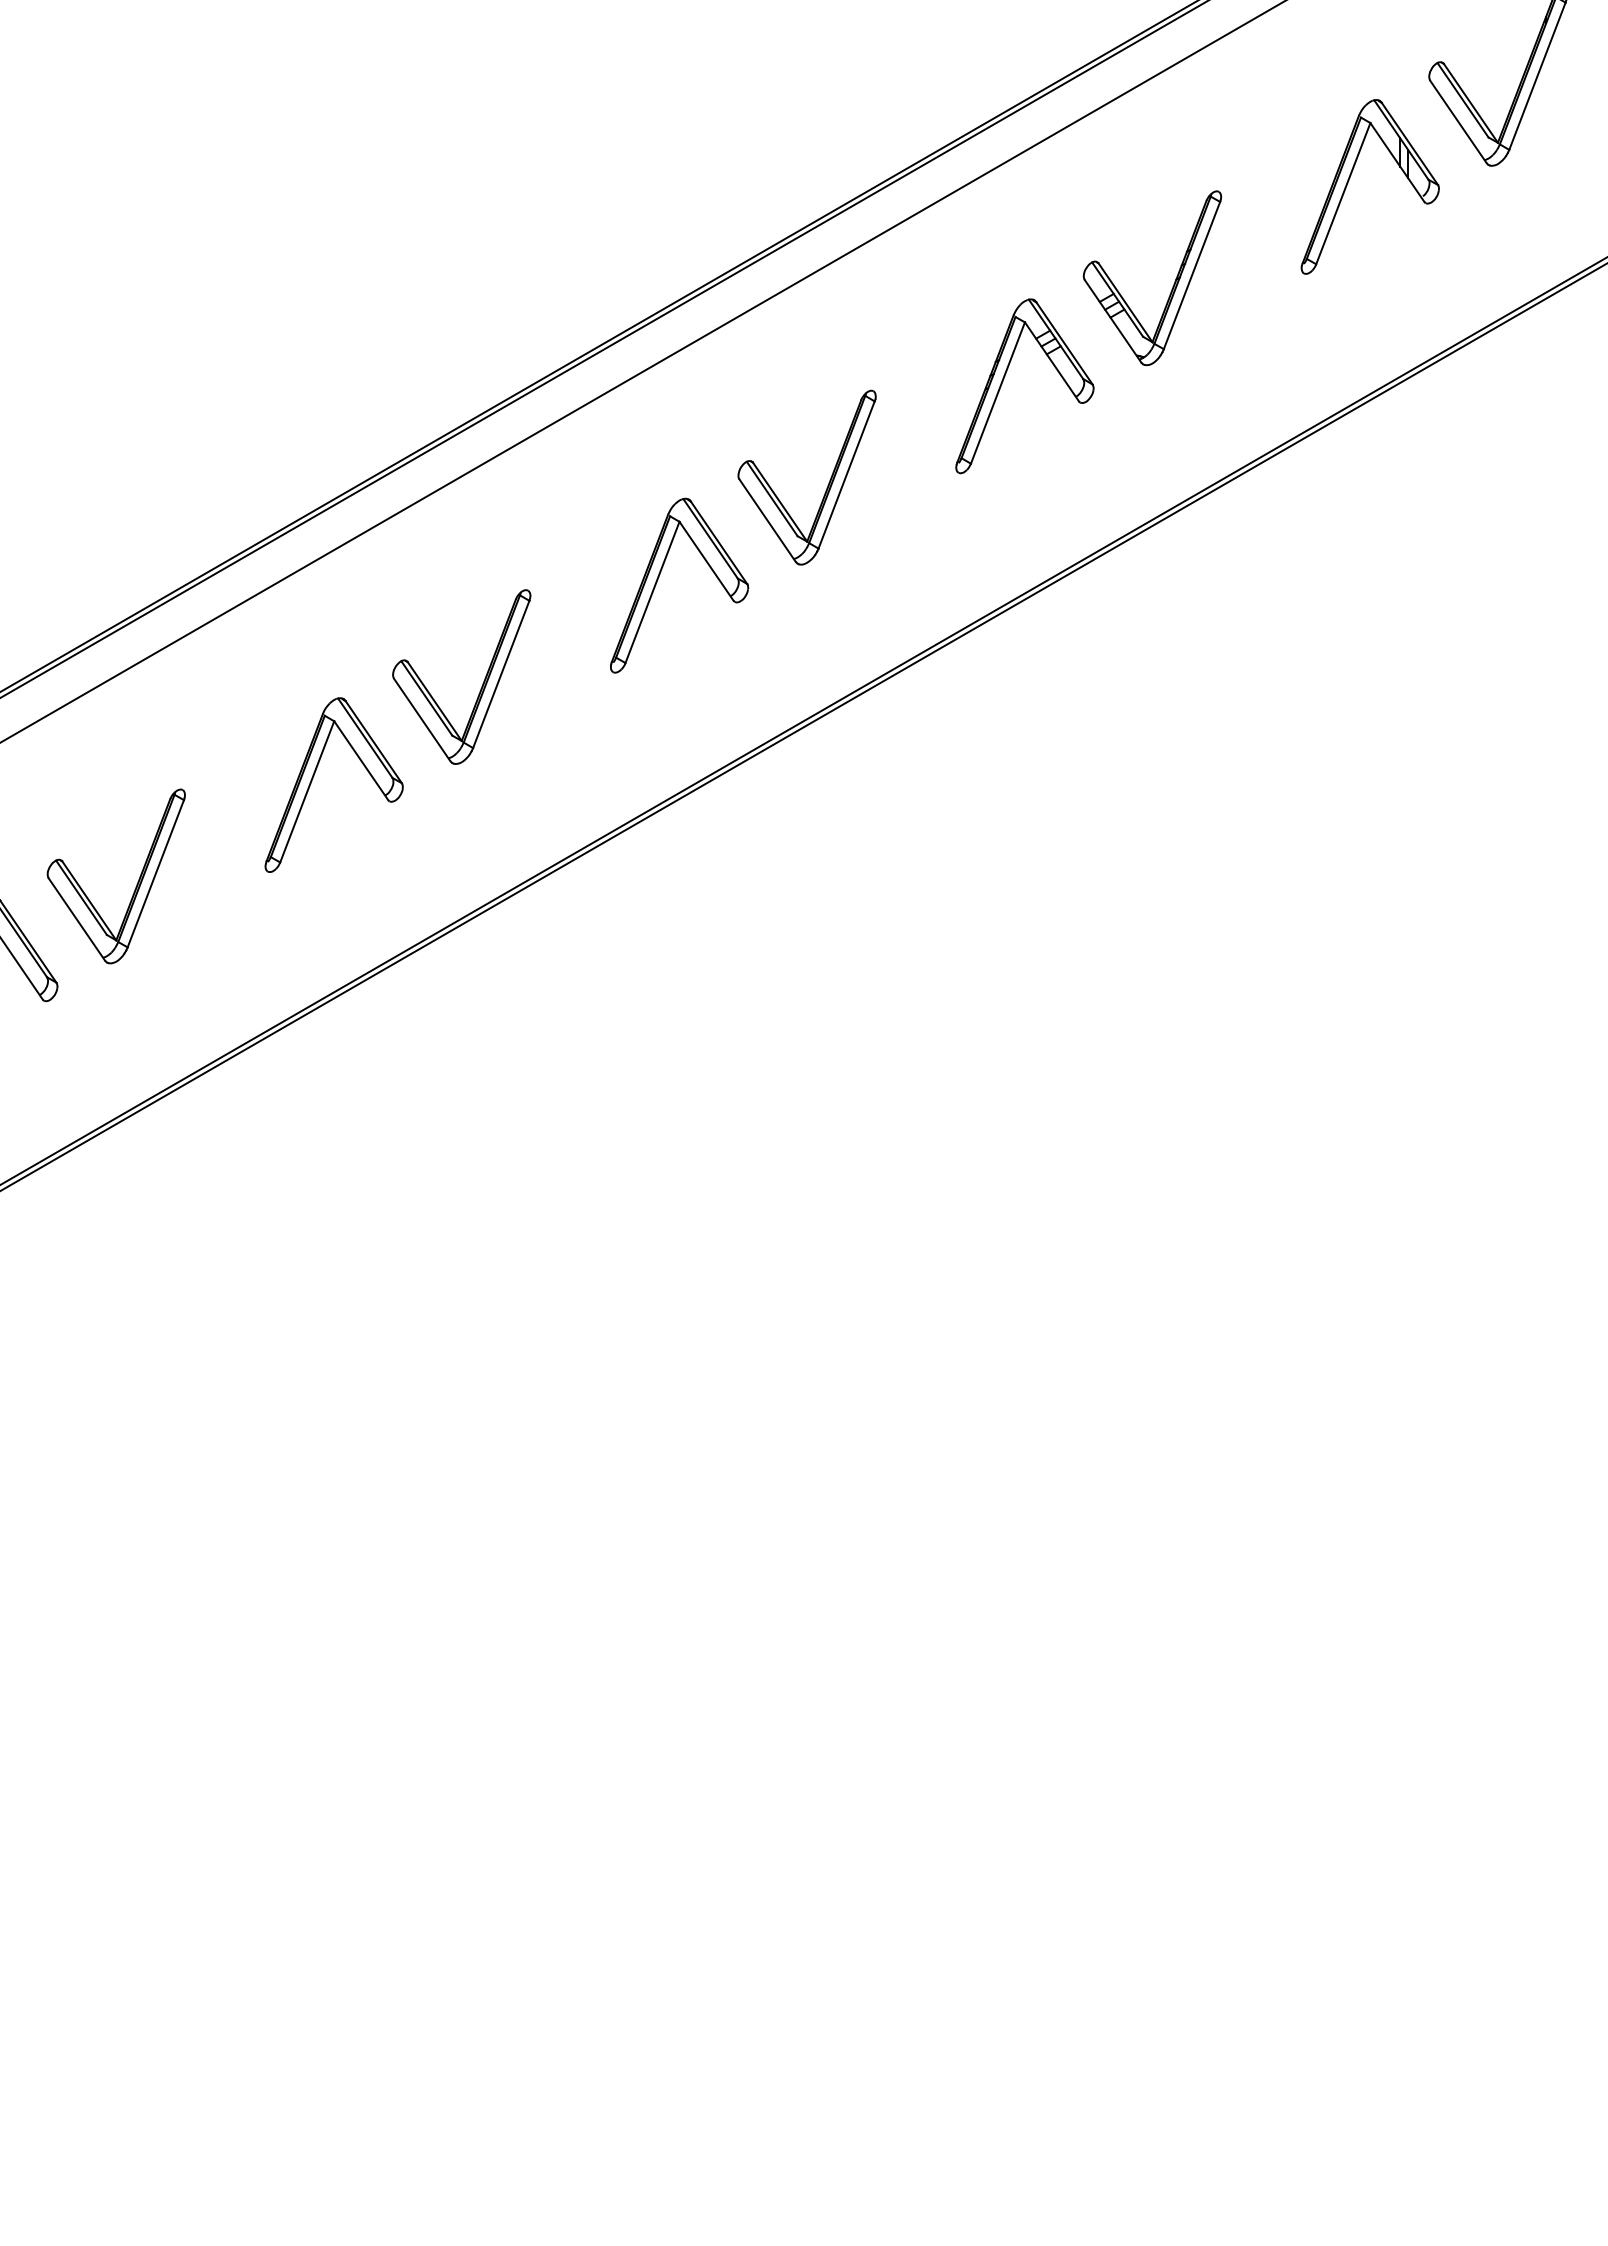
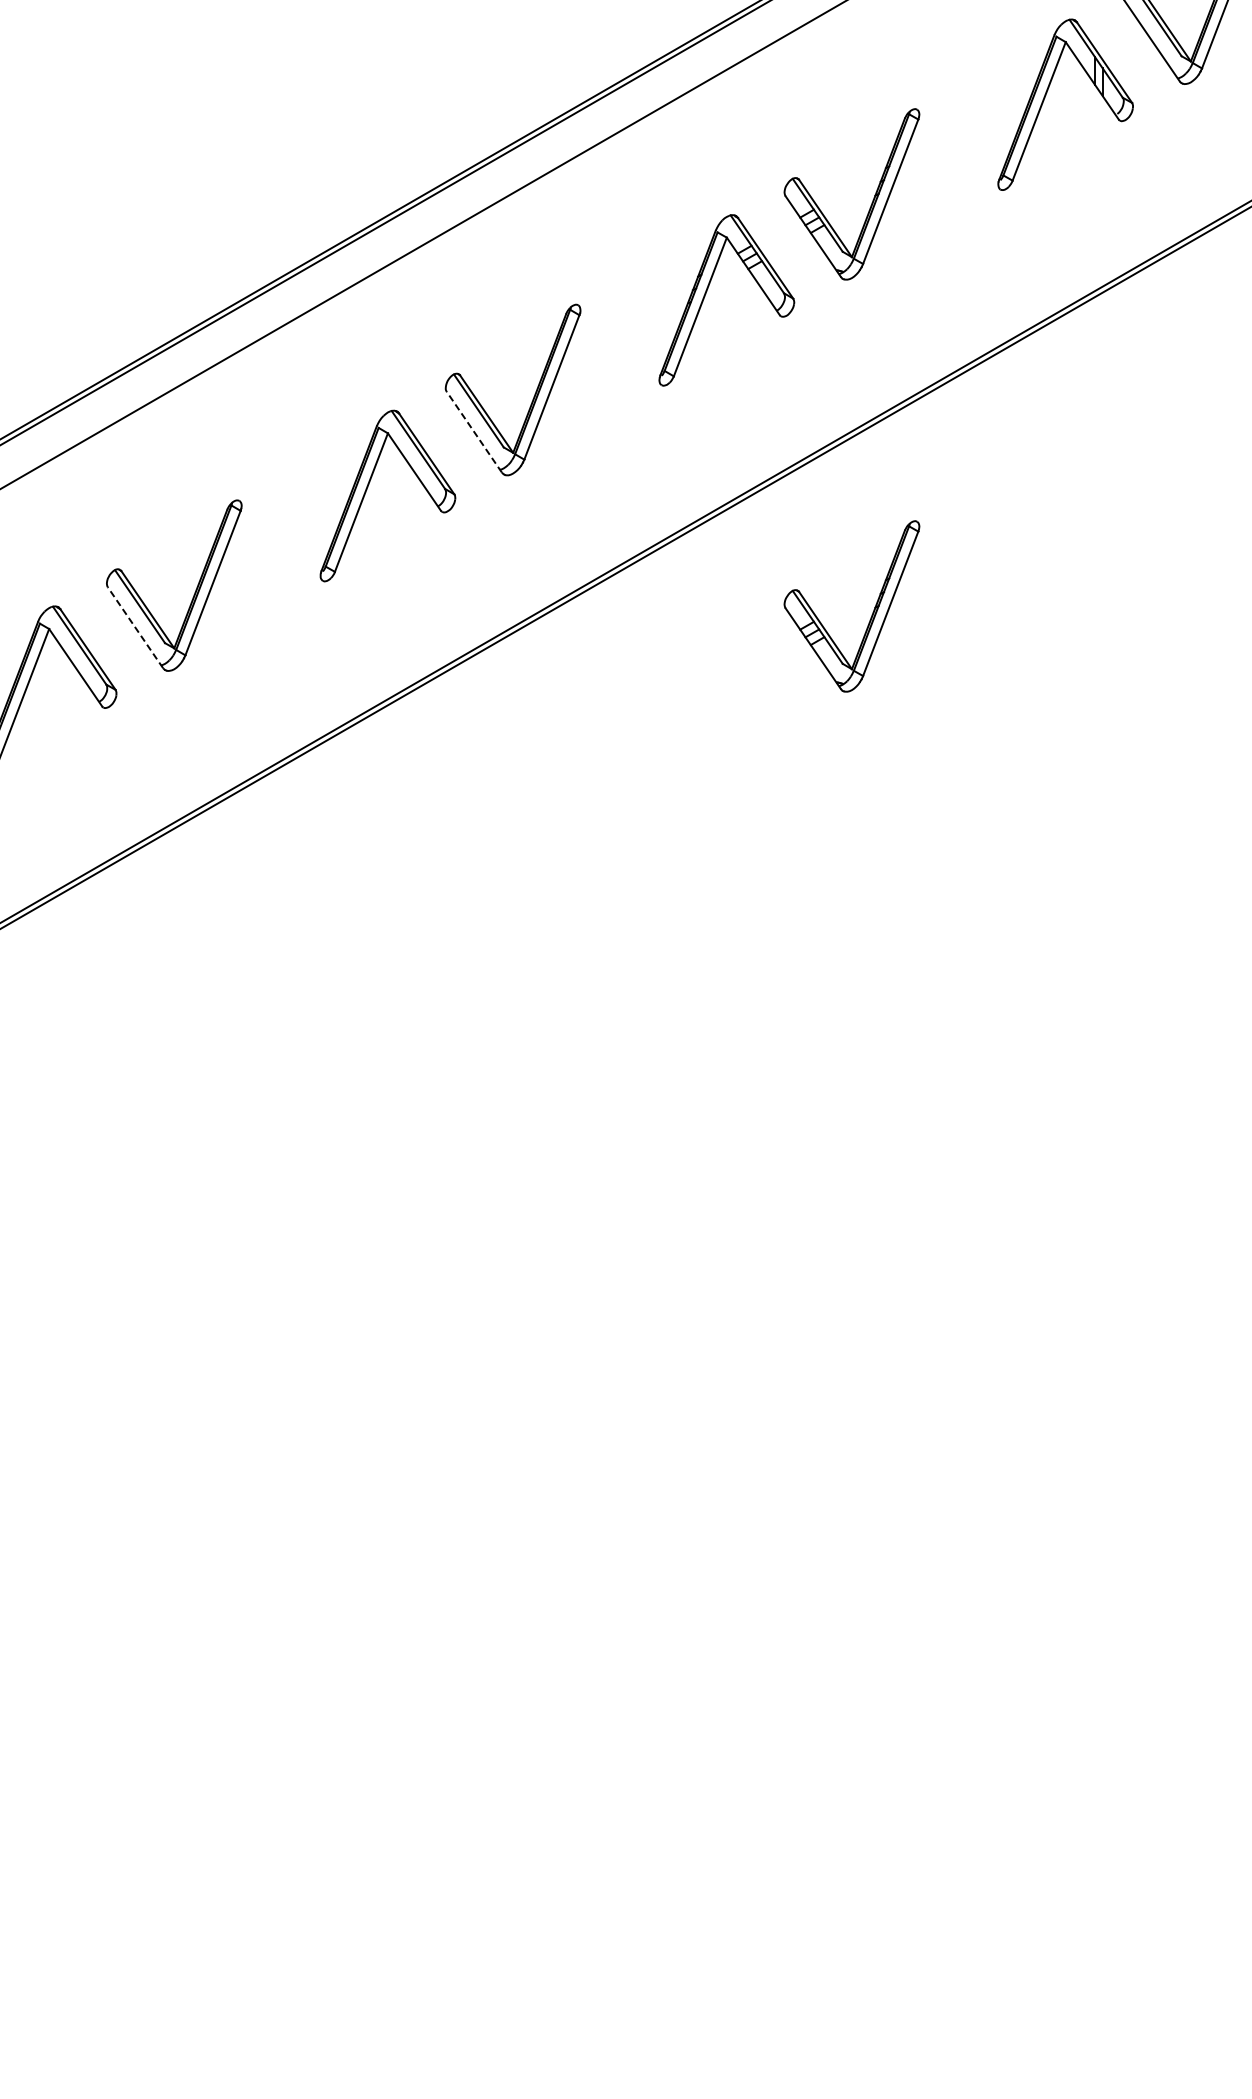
line: (767, 520) -> (474, 432), solid -> dashed
part: (1172, 706) -> (871, 614), added
line: (422, 720) -> (135, 628), solid -> dashed

